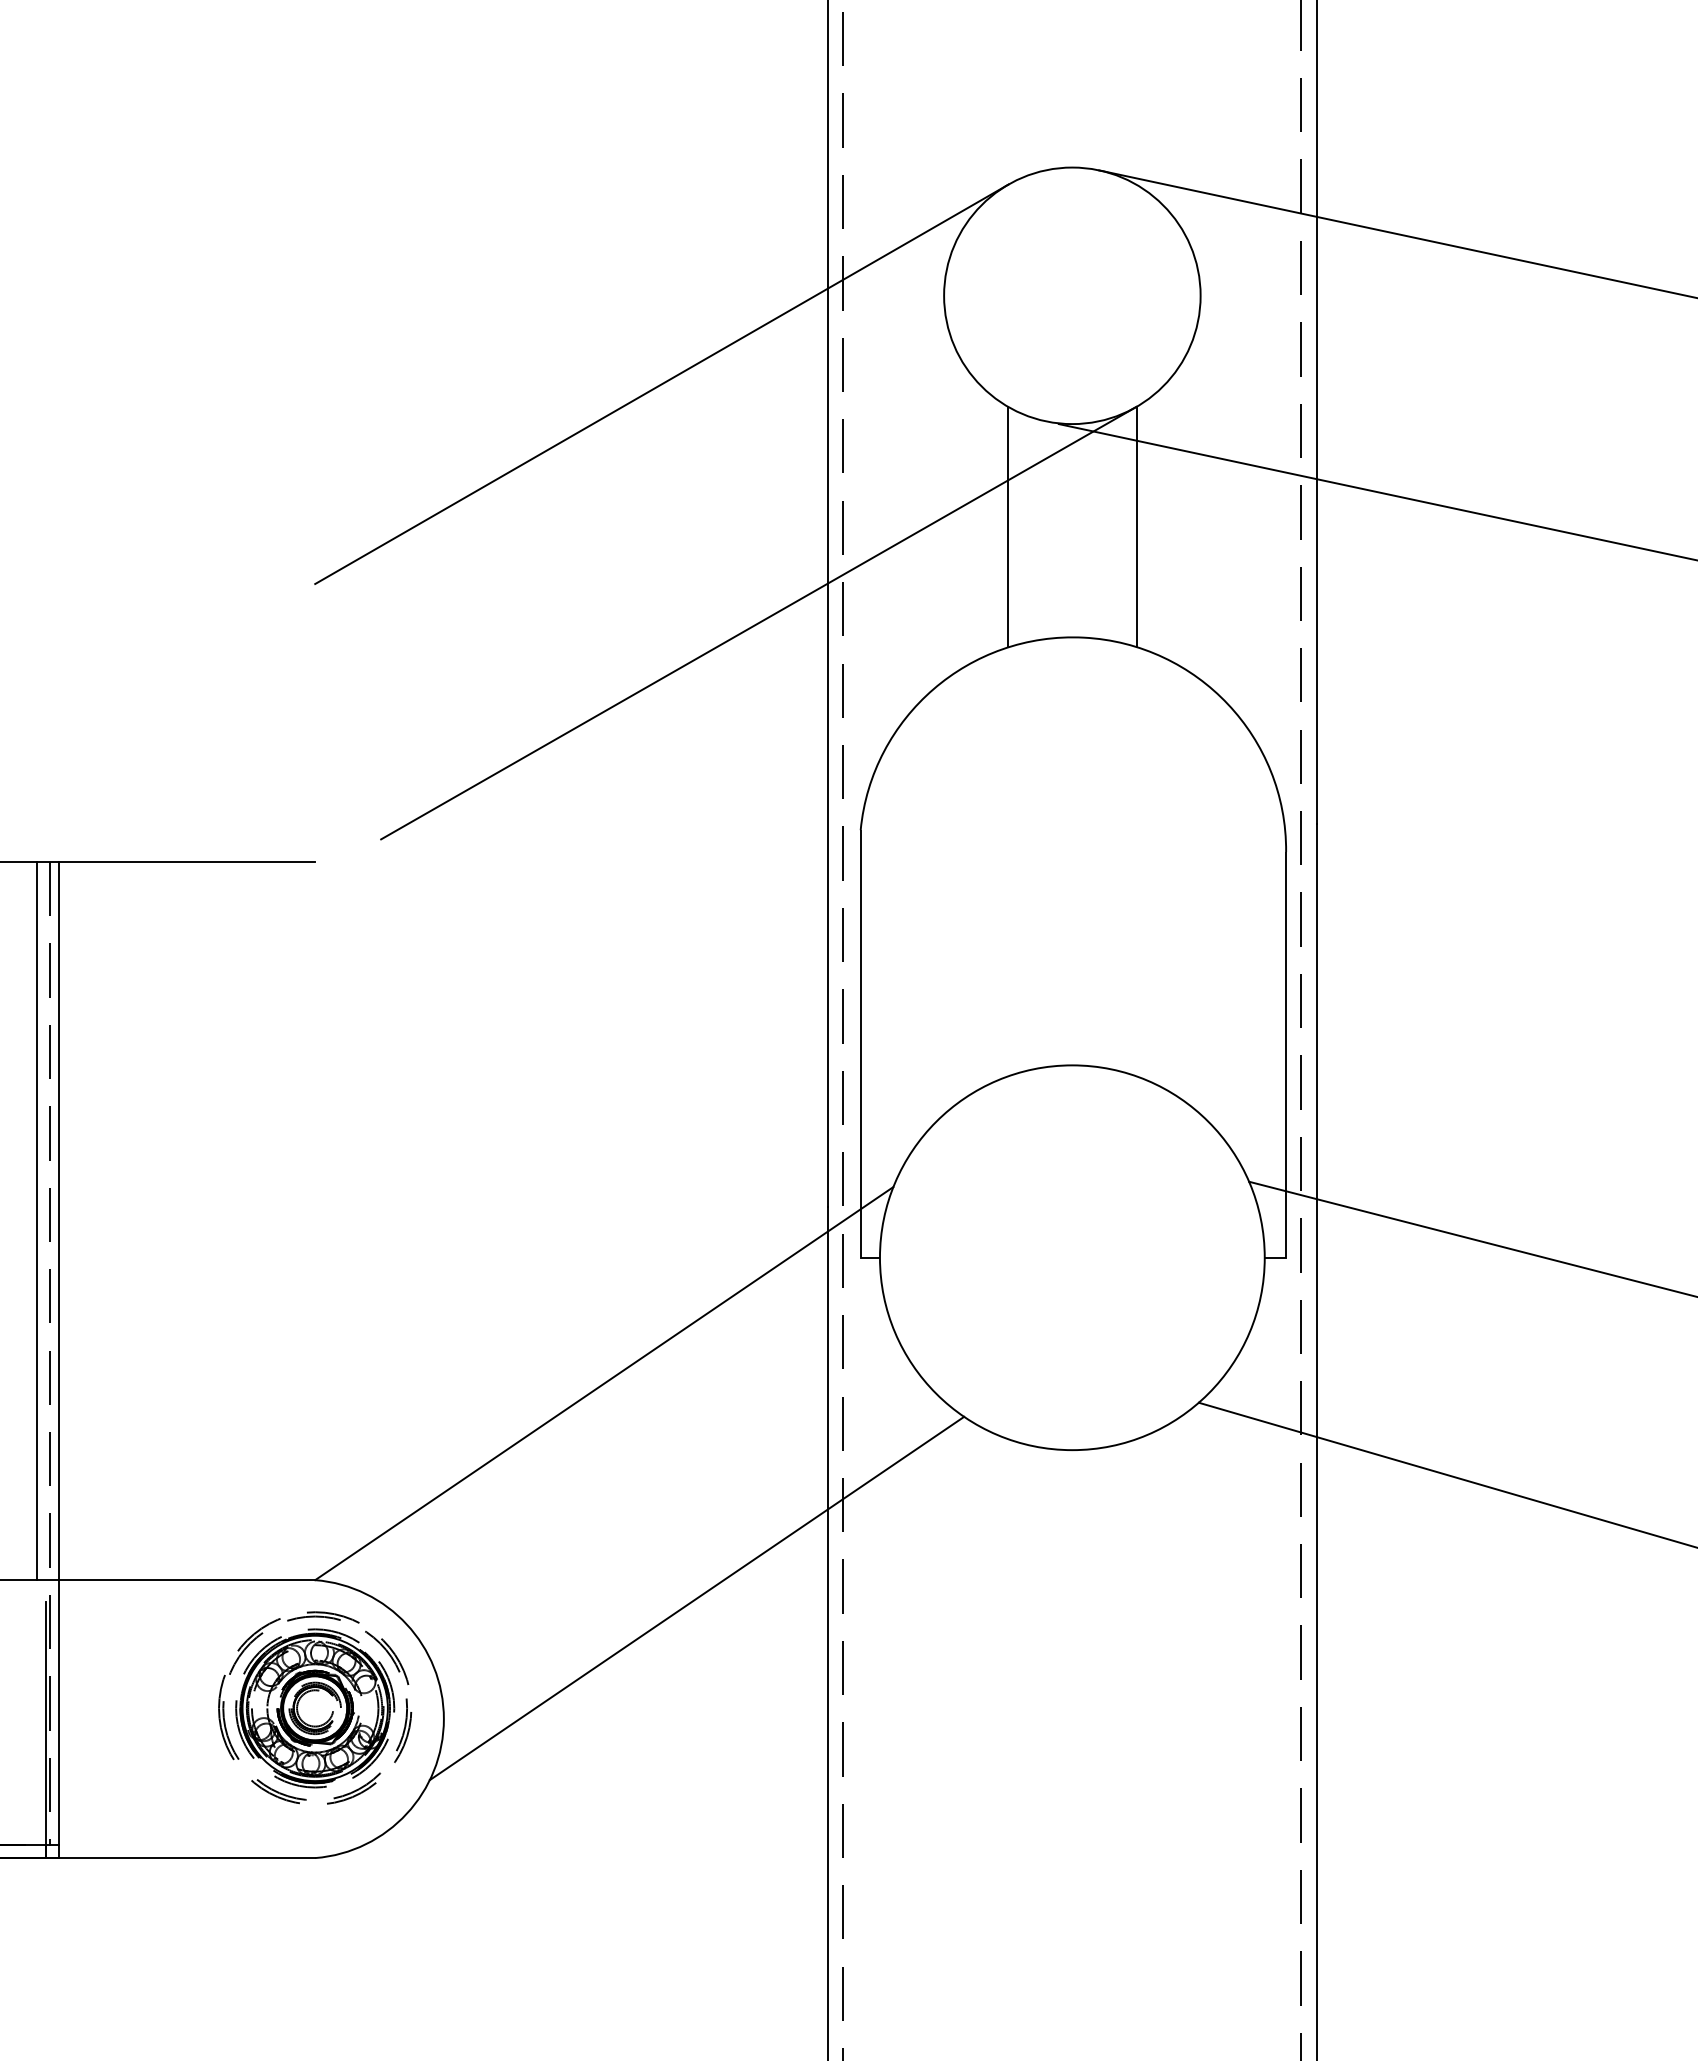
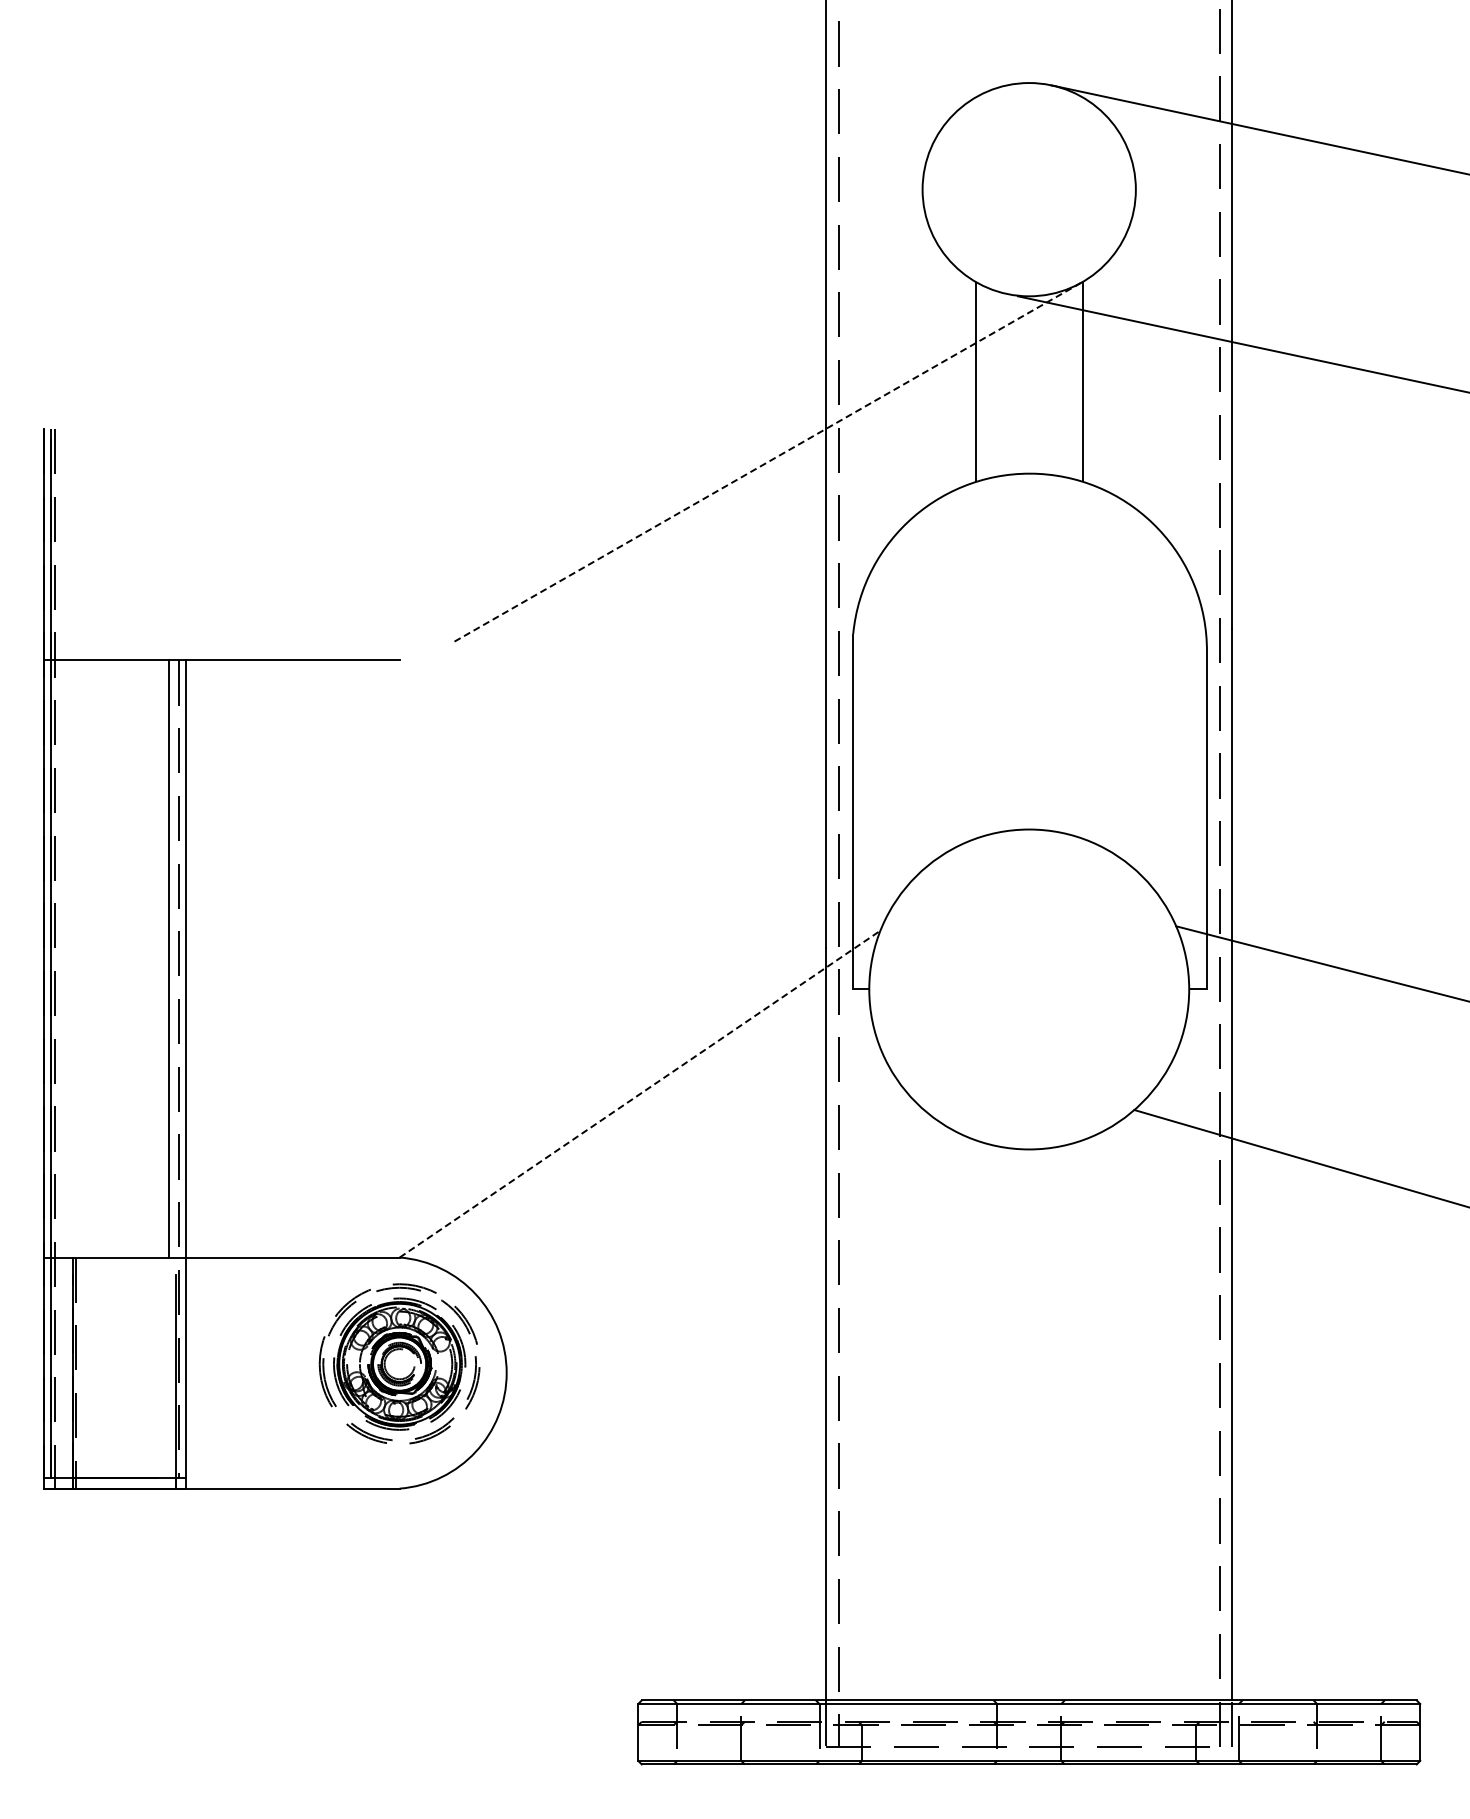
line: (661, 384) -> (687, 263), removed
line: (758, 622) -> (768, 461), solid -> dashed
line: (604, 1384) -> (640, 1094), solid -> dashed
line: (696, 1598) -> (716, 1272), removed

